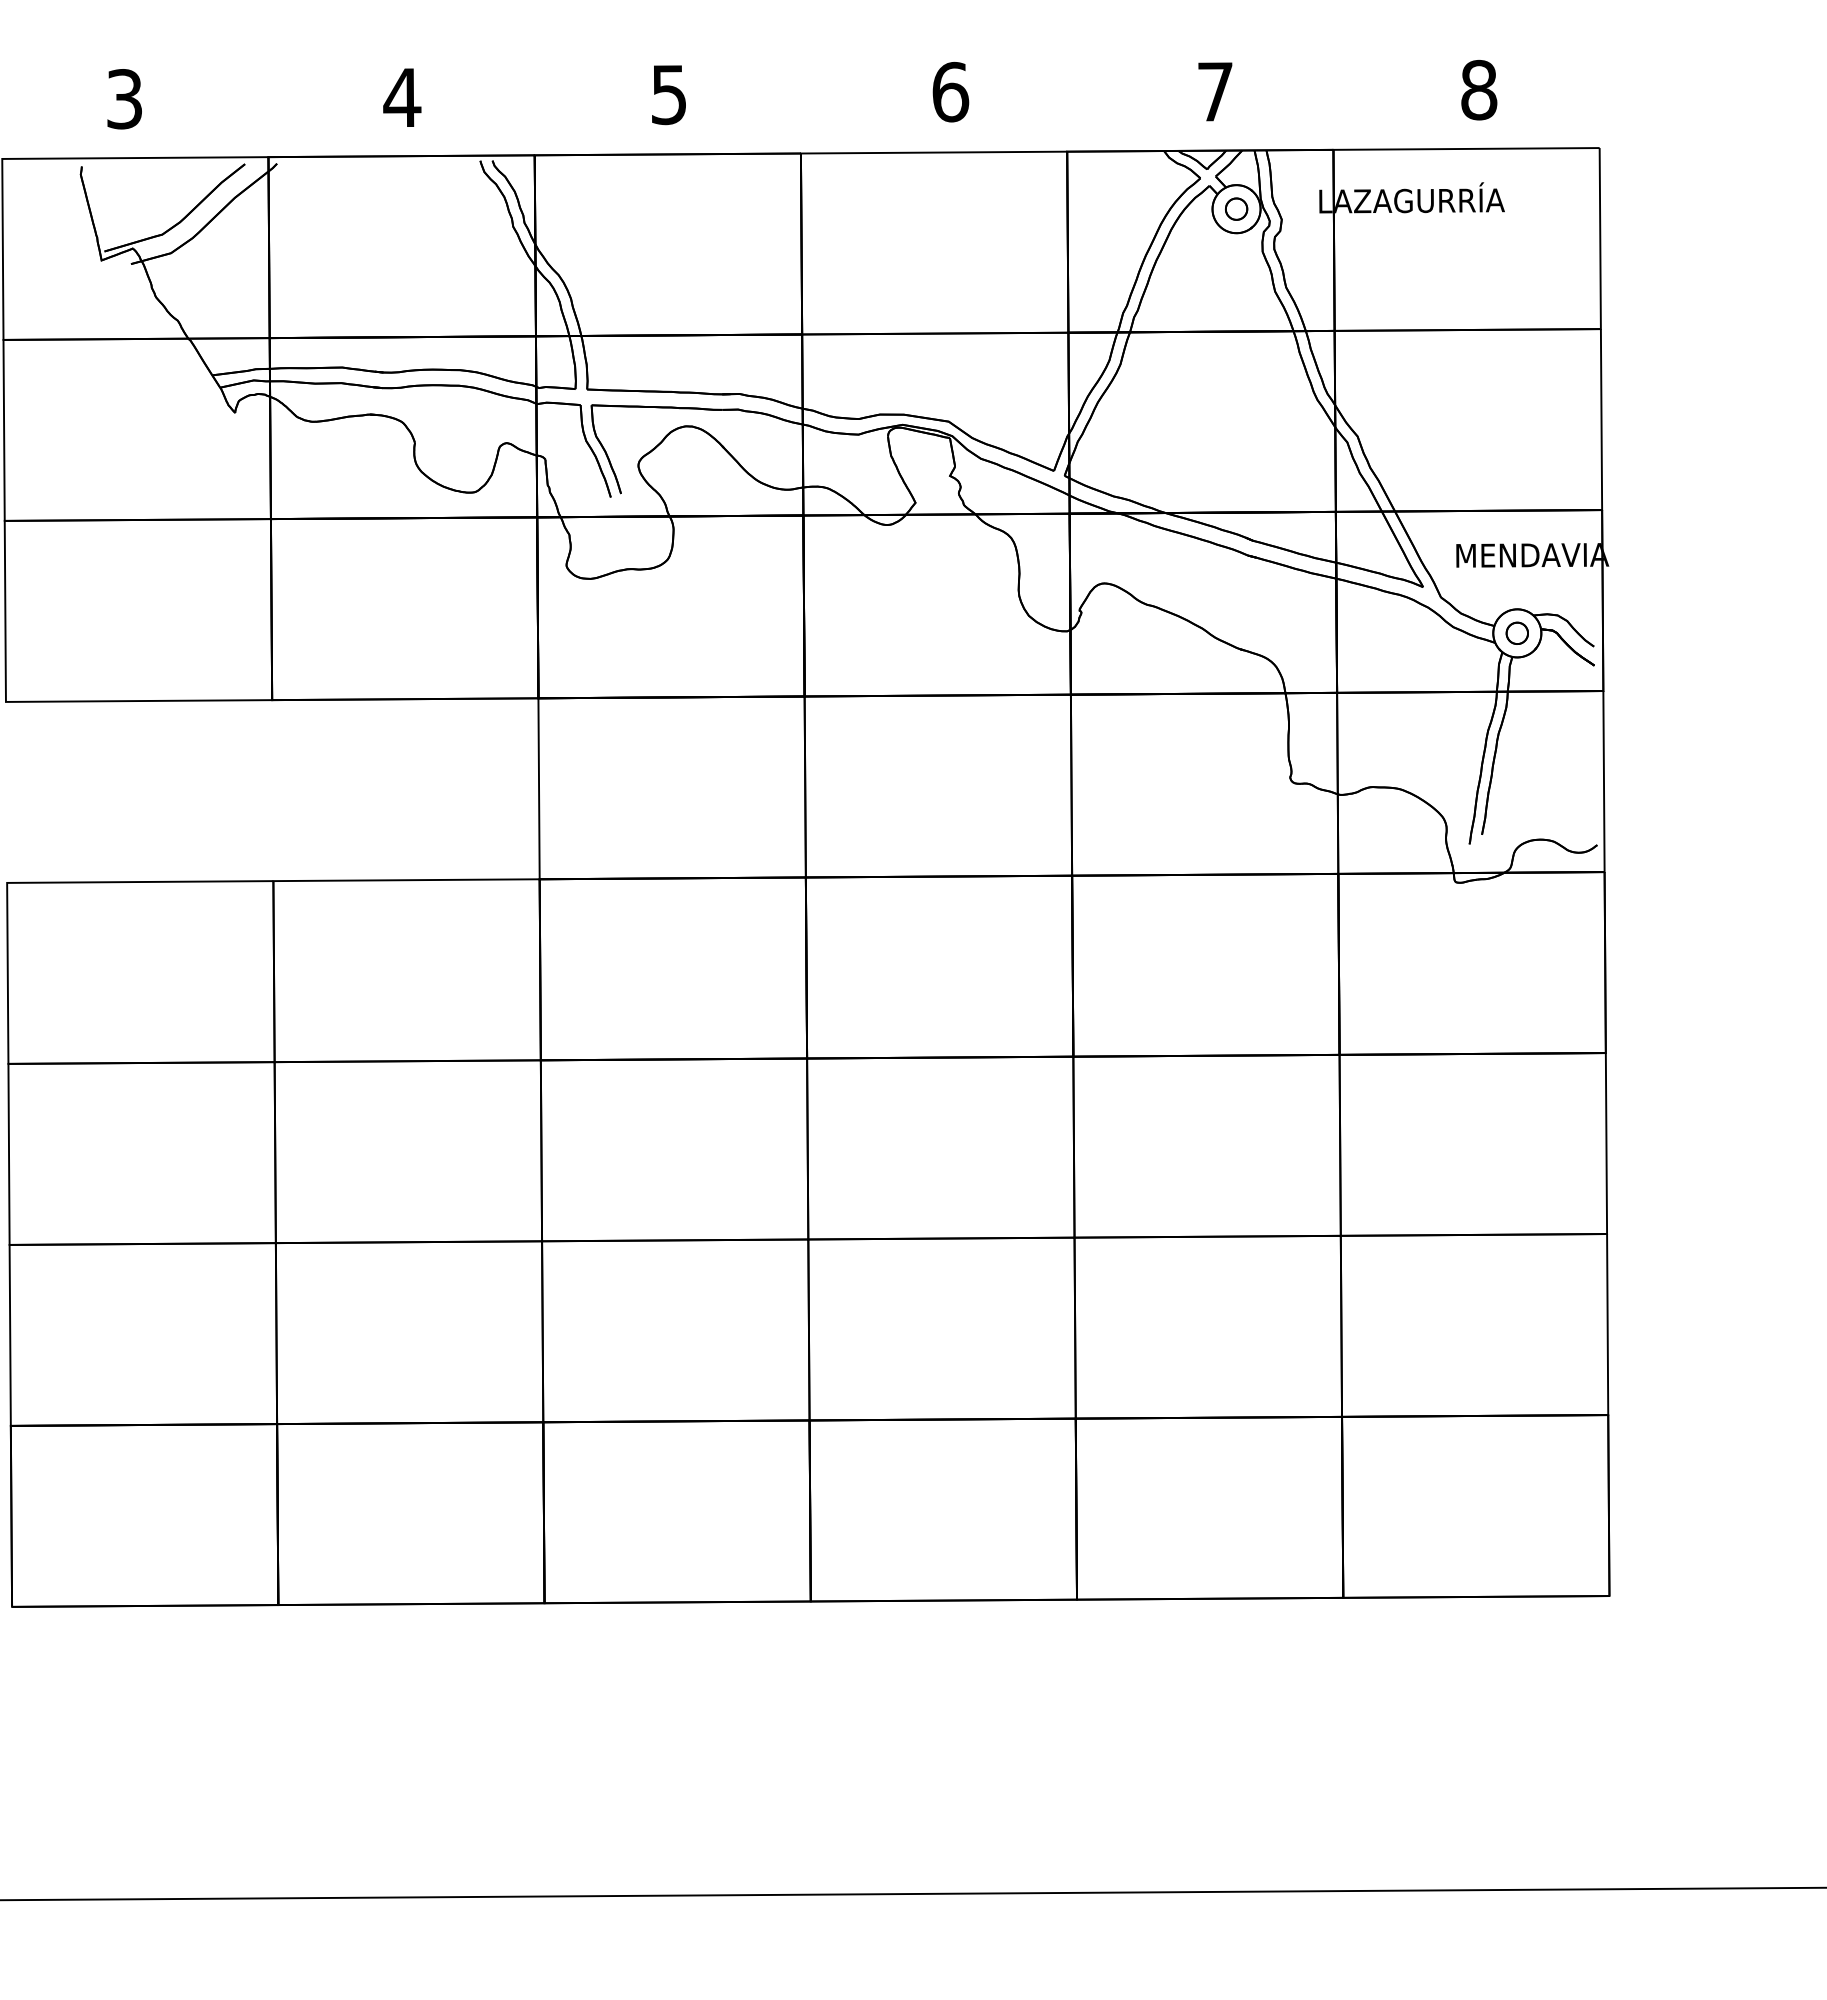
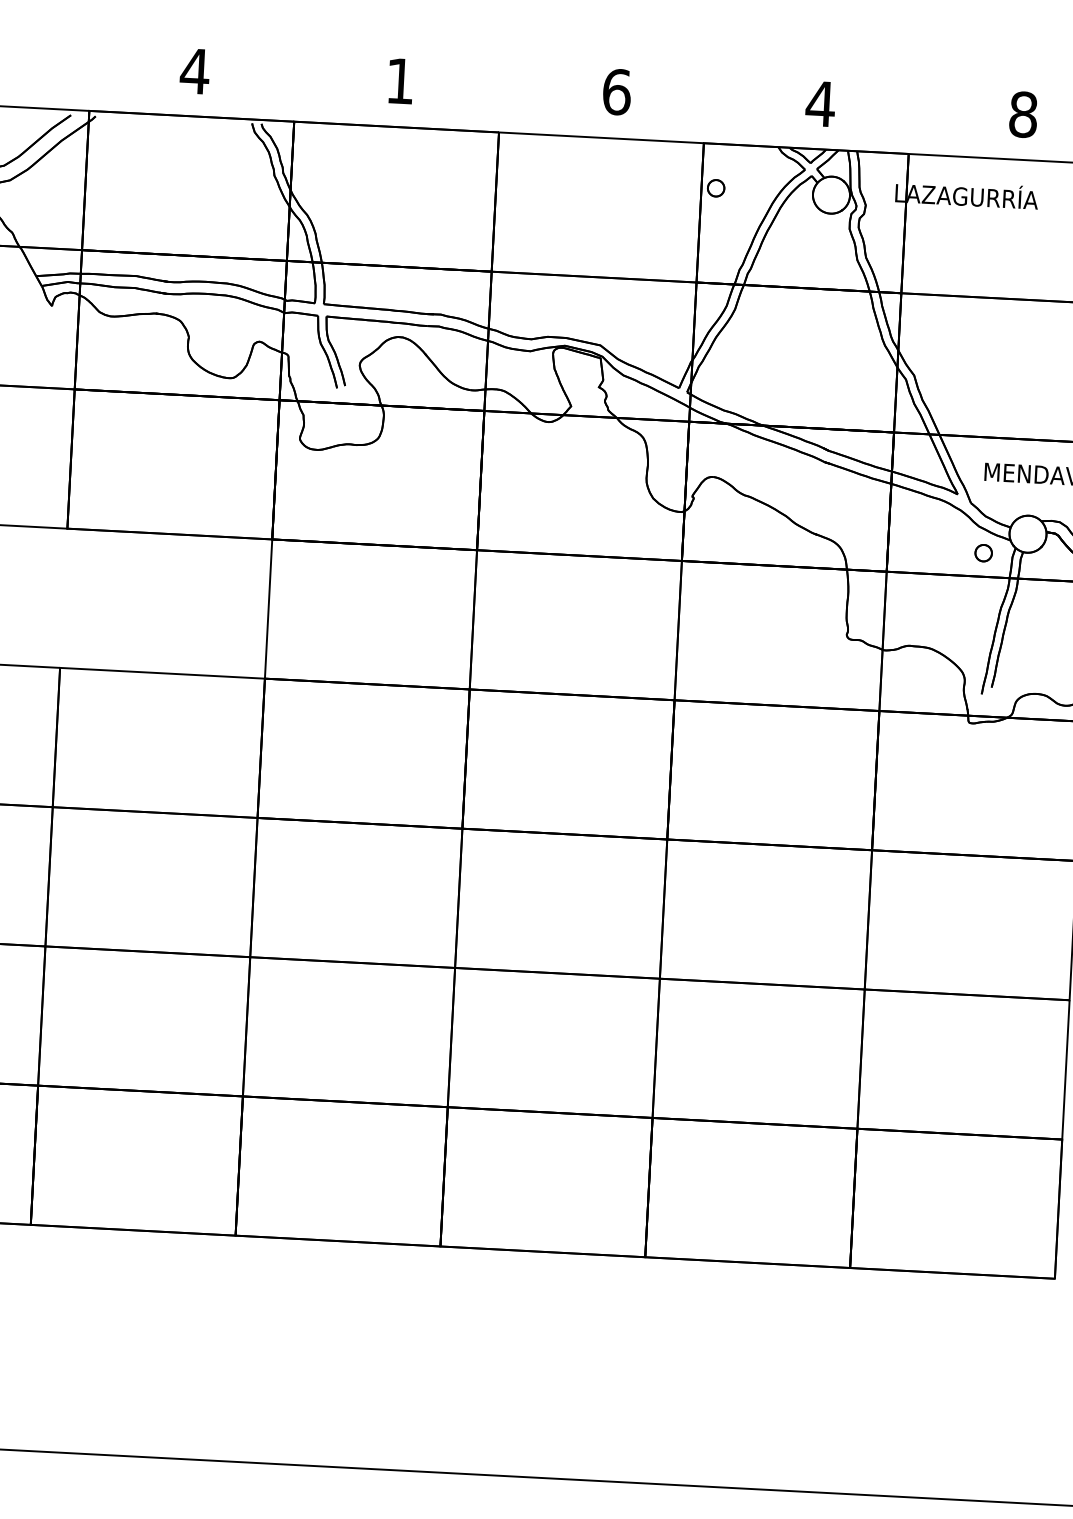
text: (1215, 91) -> (820, 103), 7 -> 4
text: (668, 95) -> (399, 81), 5 -> 1
part: (1236, 208) -> (716, 187), moved
part: (1516, 632) -> (983, 552), moved

